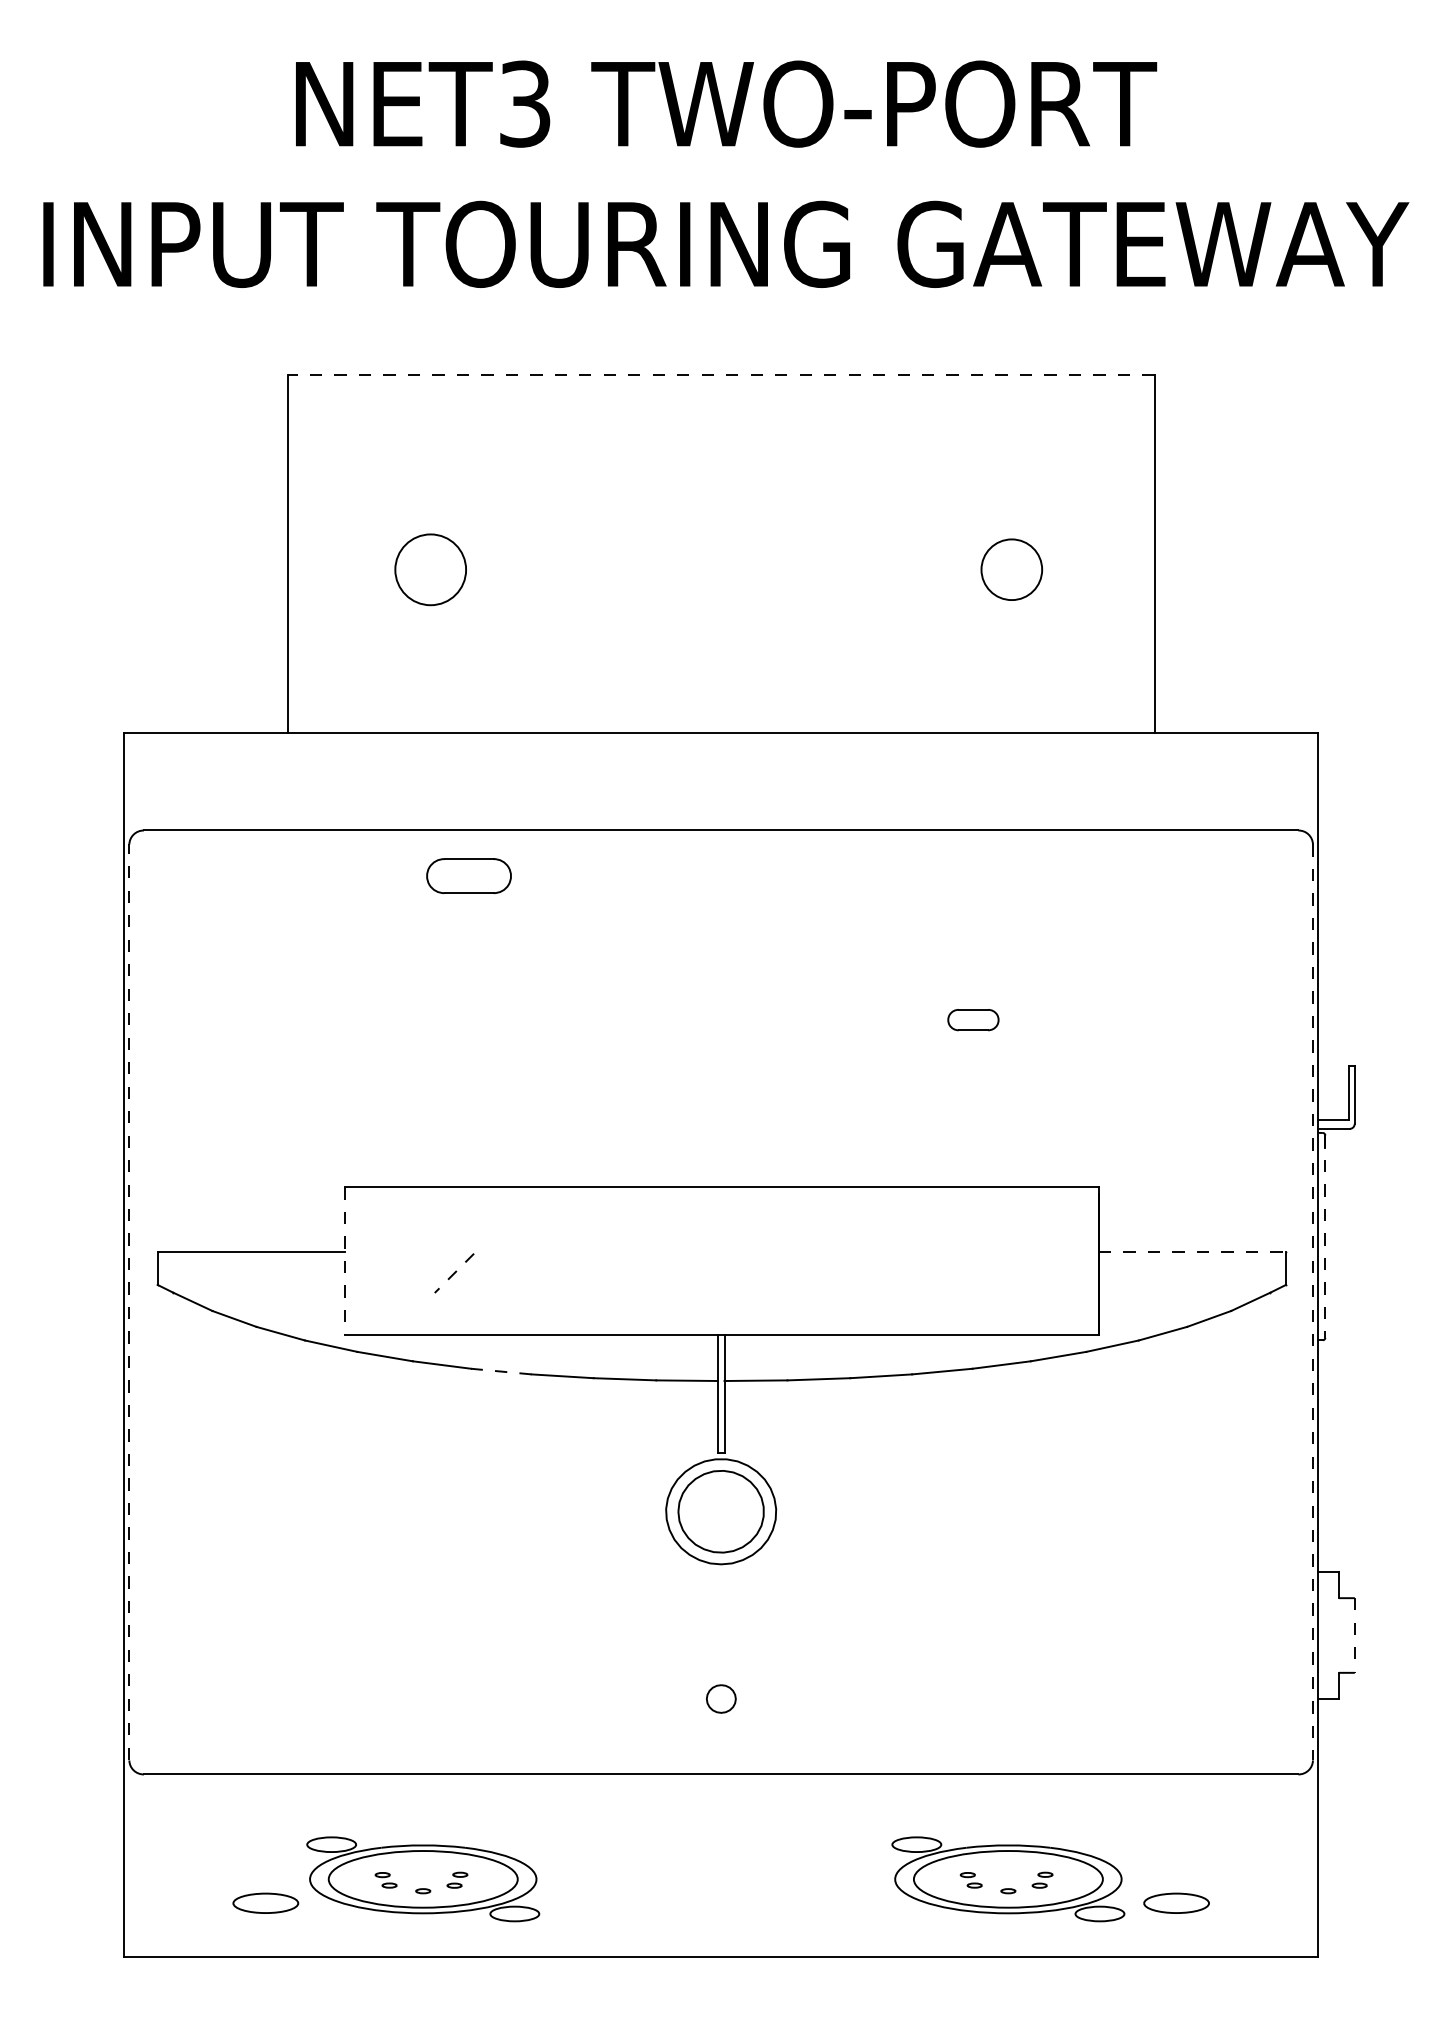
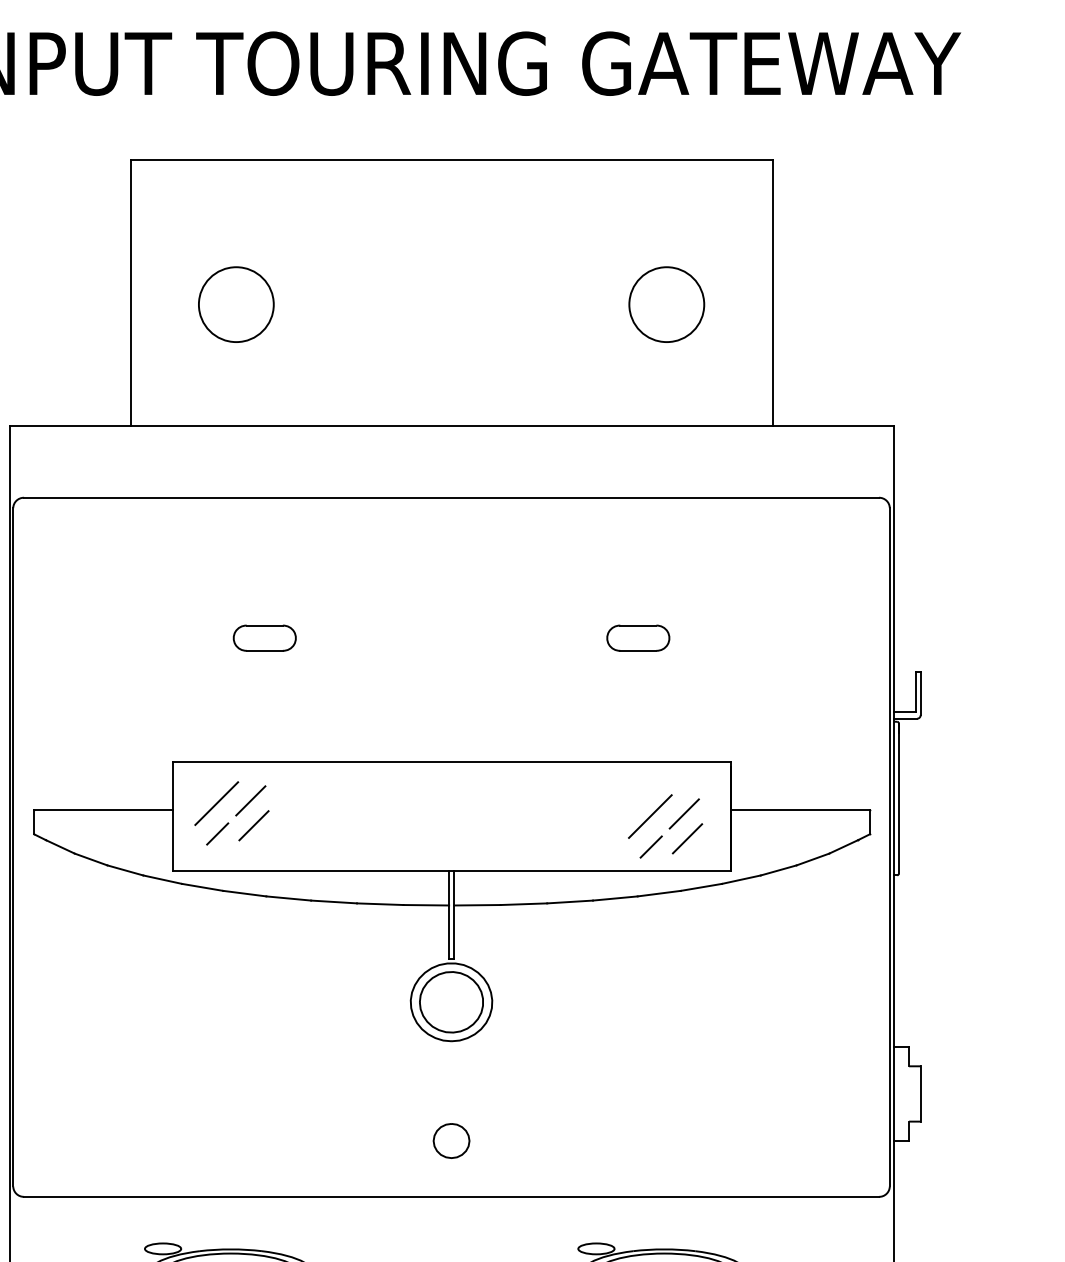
line: (720, 374) -> (451, 160), dashed -> solid
circle: (430, 569) -> (236, 304), size x1.43
circle: (1011, 569) -> (666, 304), size x1.67
part: (468, 875) -> (264, 637), moved
part: (973, 1019) -> (638, 637), size x1.67
line: (1325, 1237) -> (899, 799), dashed -> solid
line: (449, 1239) -> (250, 800), added
line: (403, 1243) -> (216, 803), added
line: (1192, 1252) -> (800, 810), dashed -> solid
line: (1035, 1257) -> (684, 814), added
line: (989, 1260) -> (650, 816), added
line: (344, 1261) -> (172, 816), dashed -> solid
line: (454, 1273) -> (254, 825), dashed -> solid
line: (405, 1284) -> (217, 834), added
line: (1039, 1290) -> (687, 838), added
line: (990, 1301) -> (651, 846), added
line: (129, 1302) -> (13, 847), dashed -> solid
line: (1313, 1302) -> (890, 847), dashed -> solid
line: (500, 1371) -> (288, 898), dashed -> solid
line: (1354, 1636) -> (920, 1094), dashed -> solid
part: (721, 1698) -> (451, 1140), size x1.67

